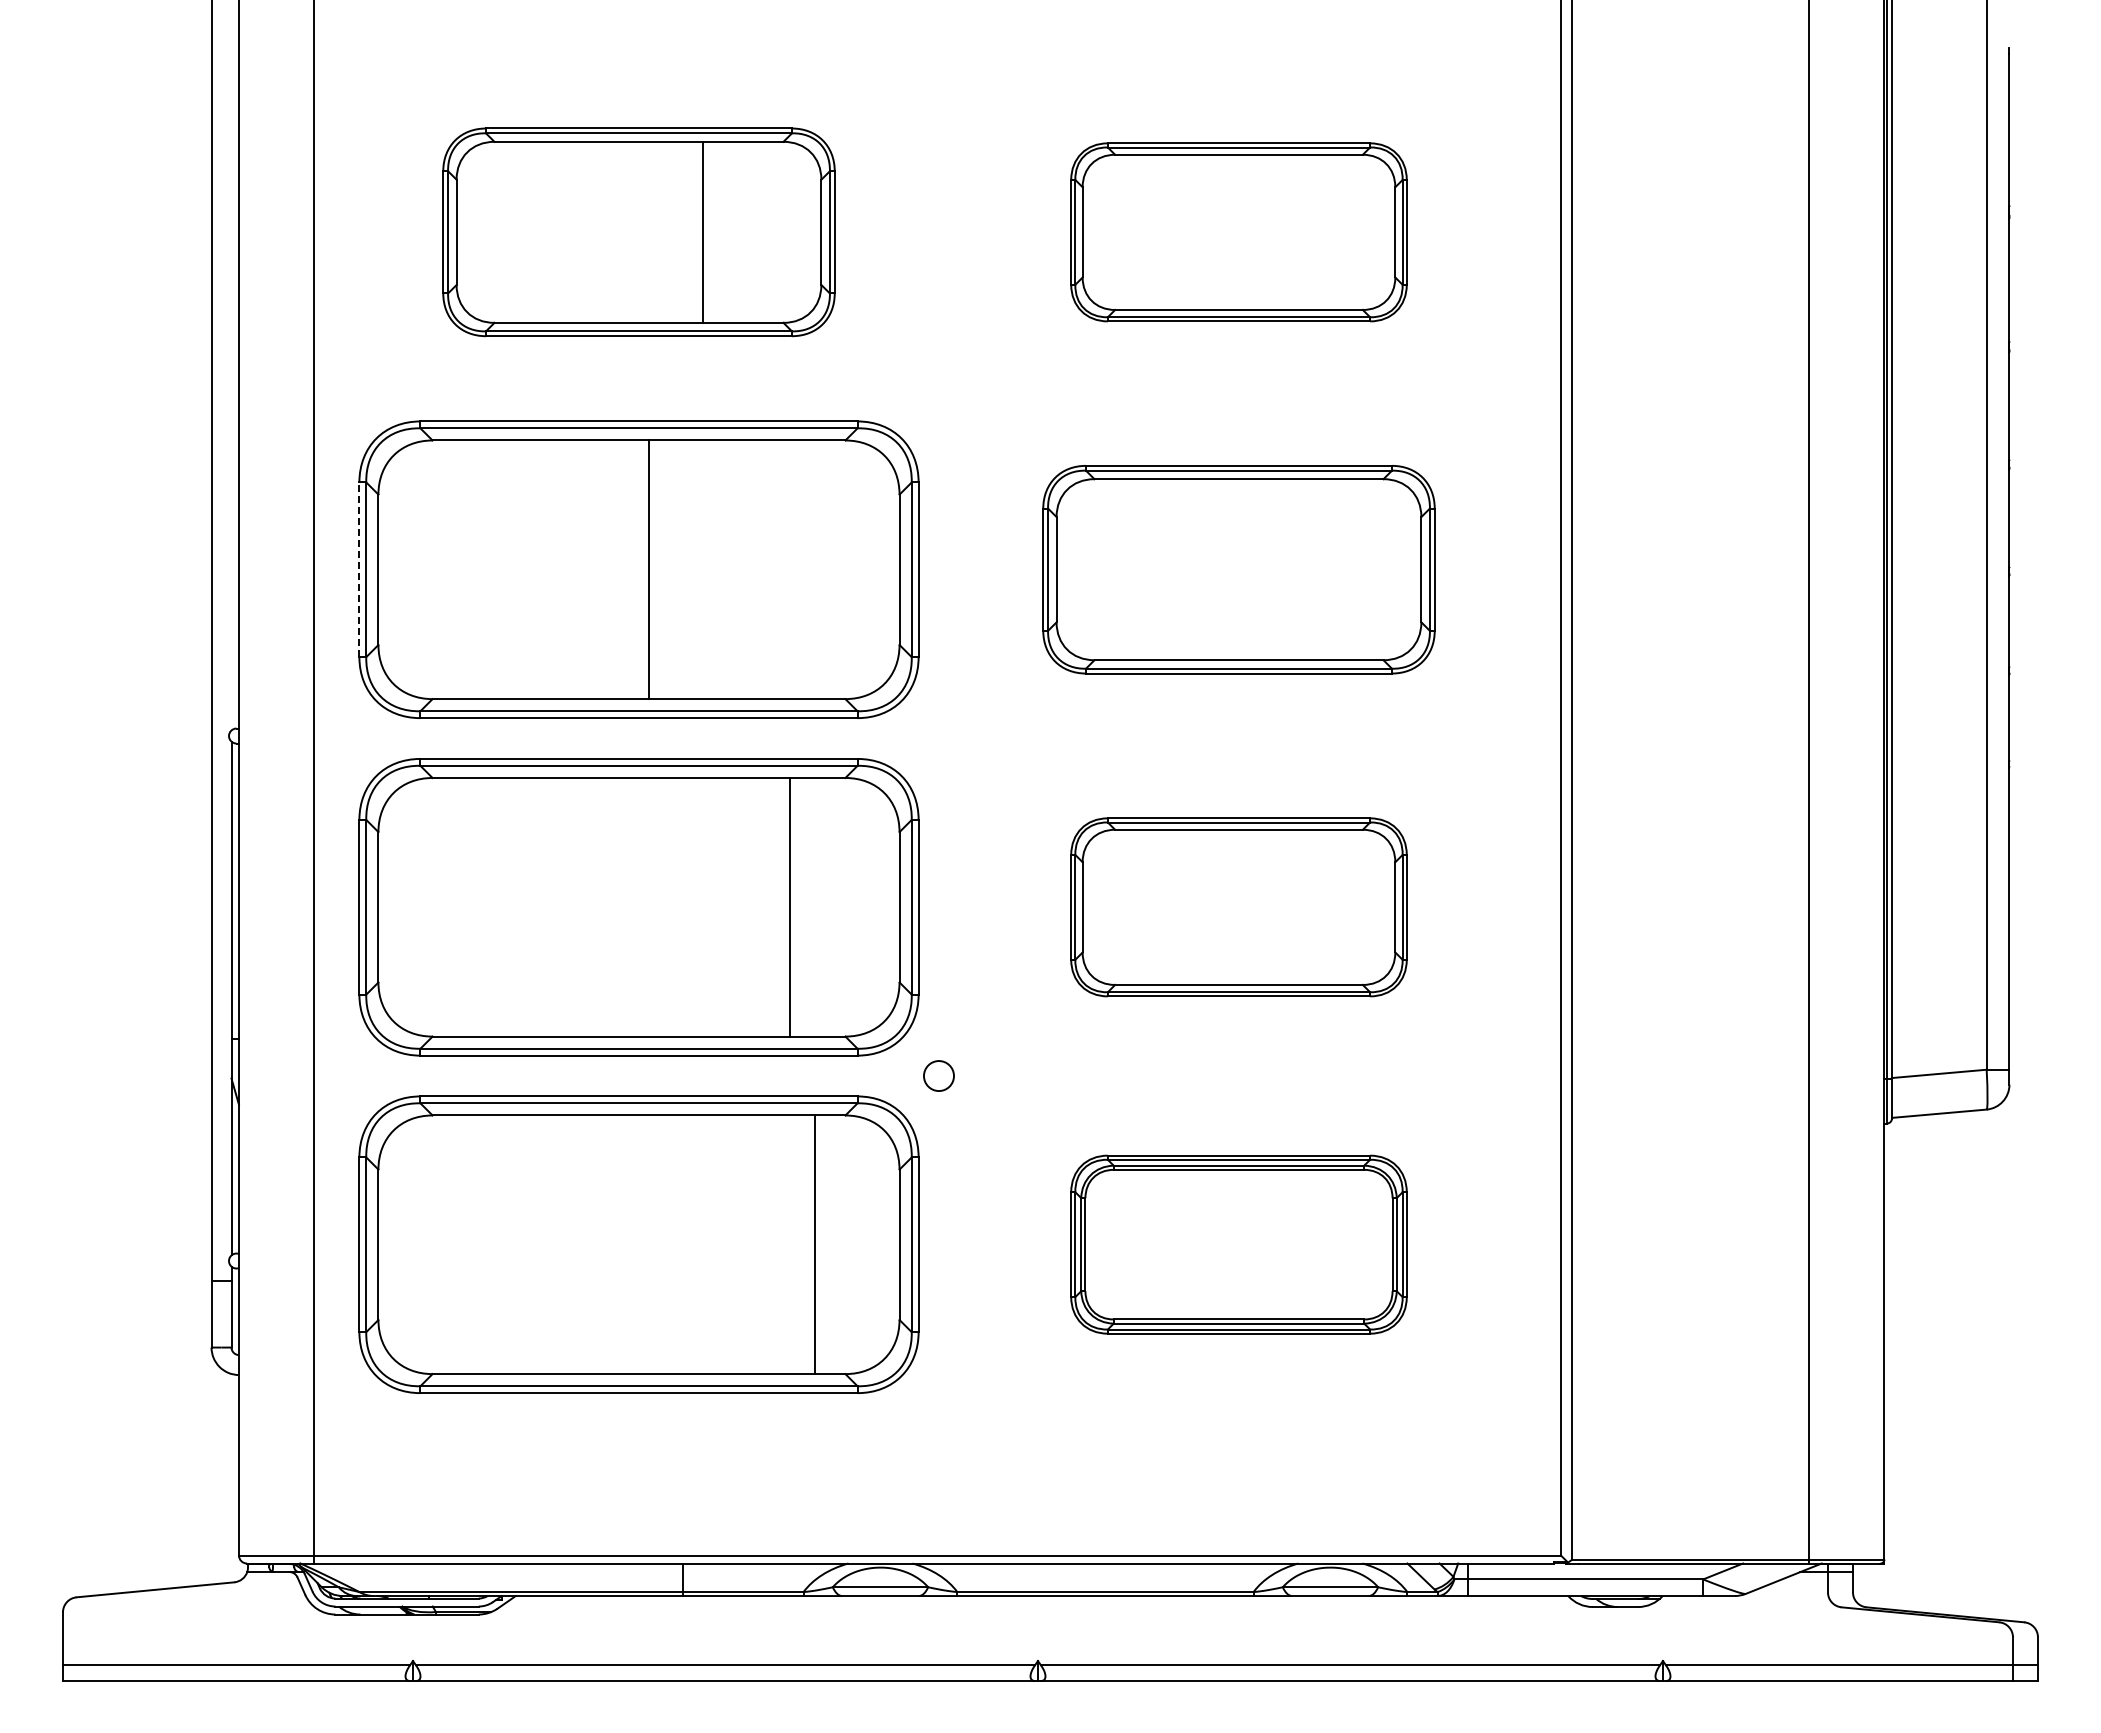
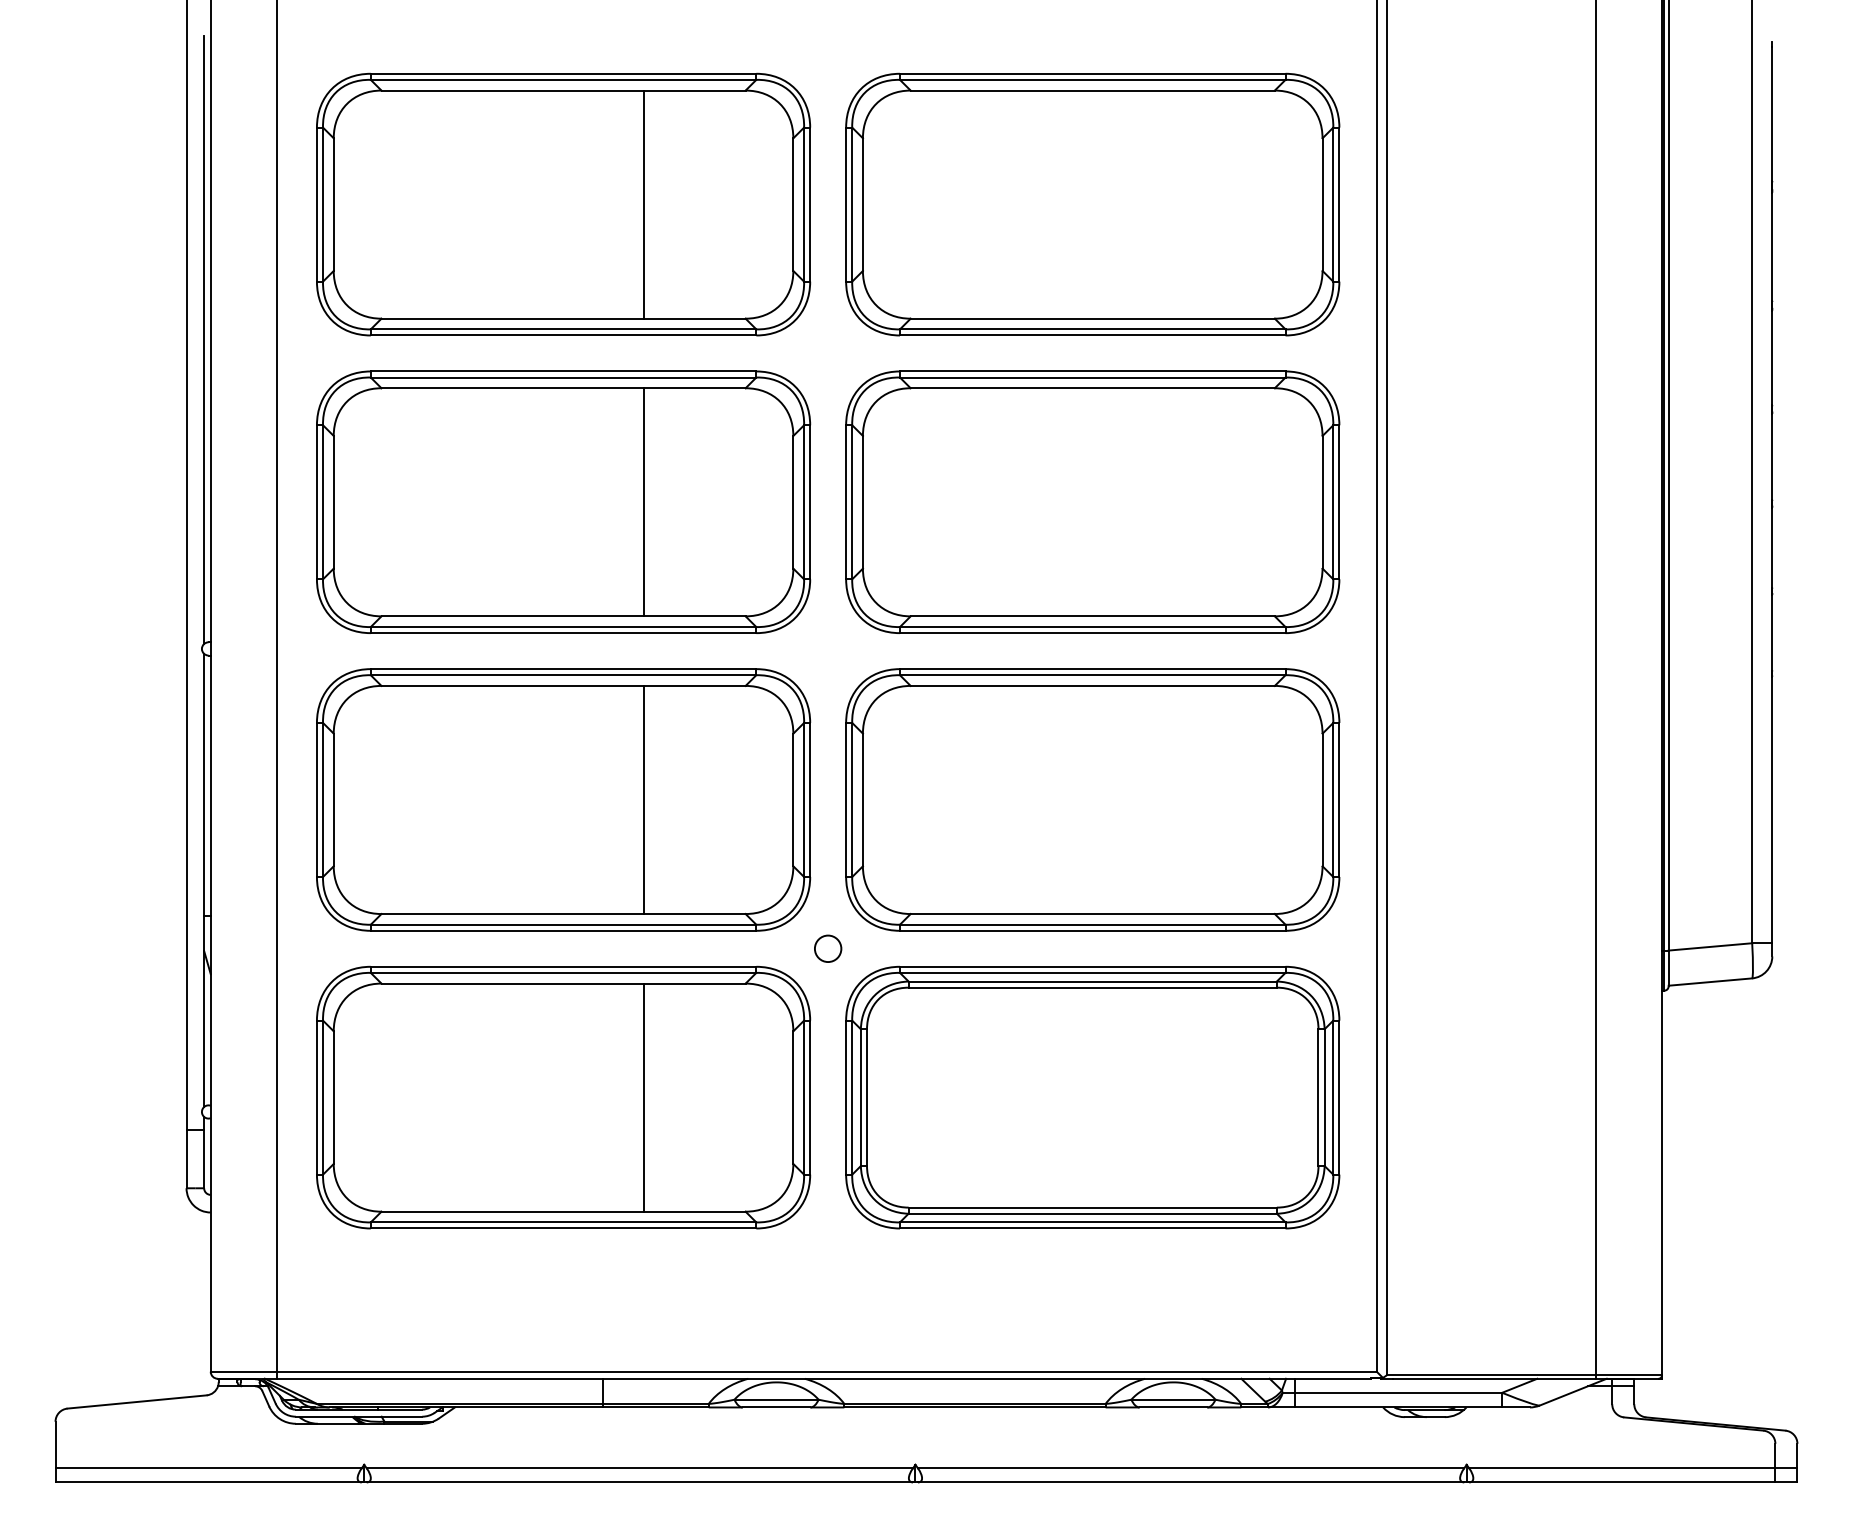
part: (638, 232) -> (563, 204), size x1.43
part: (1238, 232) -> (1092, 204), size x1.67
line: (231, 385) -> (204, 339), added
line: (359, 569) -> (317, 502), dashed -> solid
line: (648, 569) -> (643, 502), moved
part: (1238, 569) -> (1092, 502), size x1.43
line: (789, 906) -> (643, 799), moved
part: (1238, 907) -> (1092, 800), size x1.67
line: (814, 1244) -> (643, 1097), moved
part: (1238, 1244) -> (1092, 1097), size x1.67

